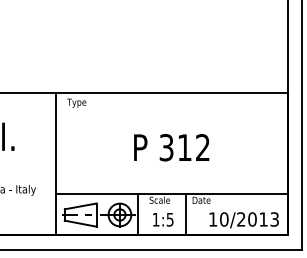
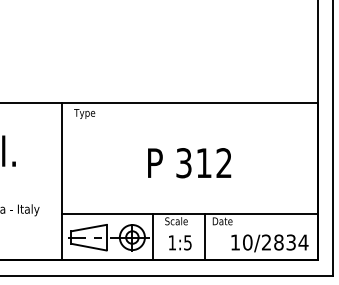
text: (263, 219) -> (291, 242), 10/2013 -> 10/2834

